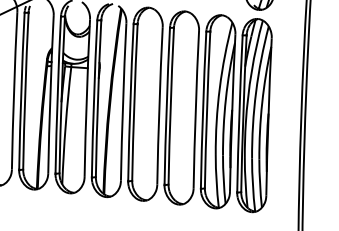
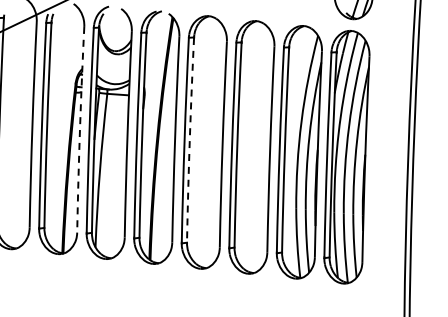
arc: (50, 94) -> (80, 129), solid -> dashed
arc: (134, 102) -> (189, 140), solid -> dashed

